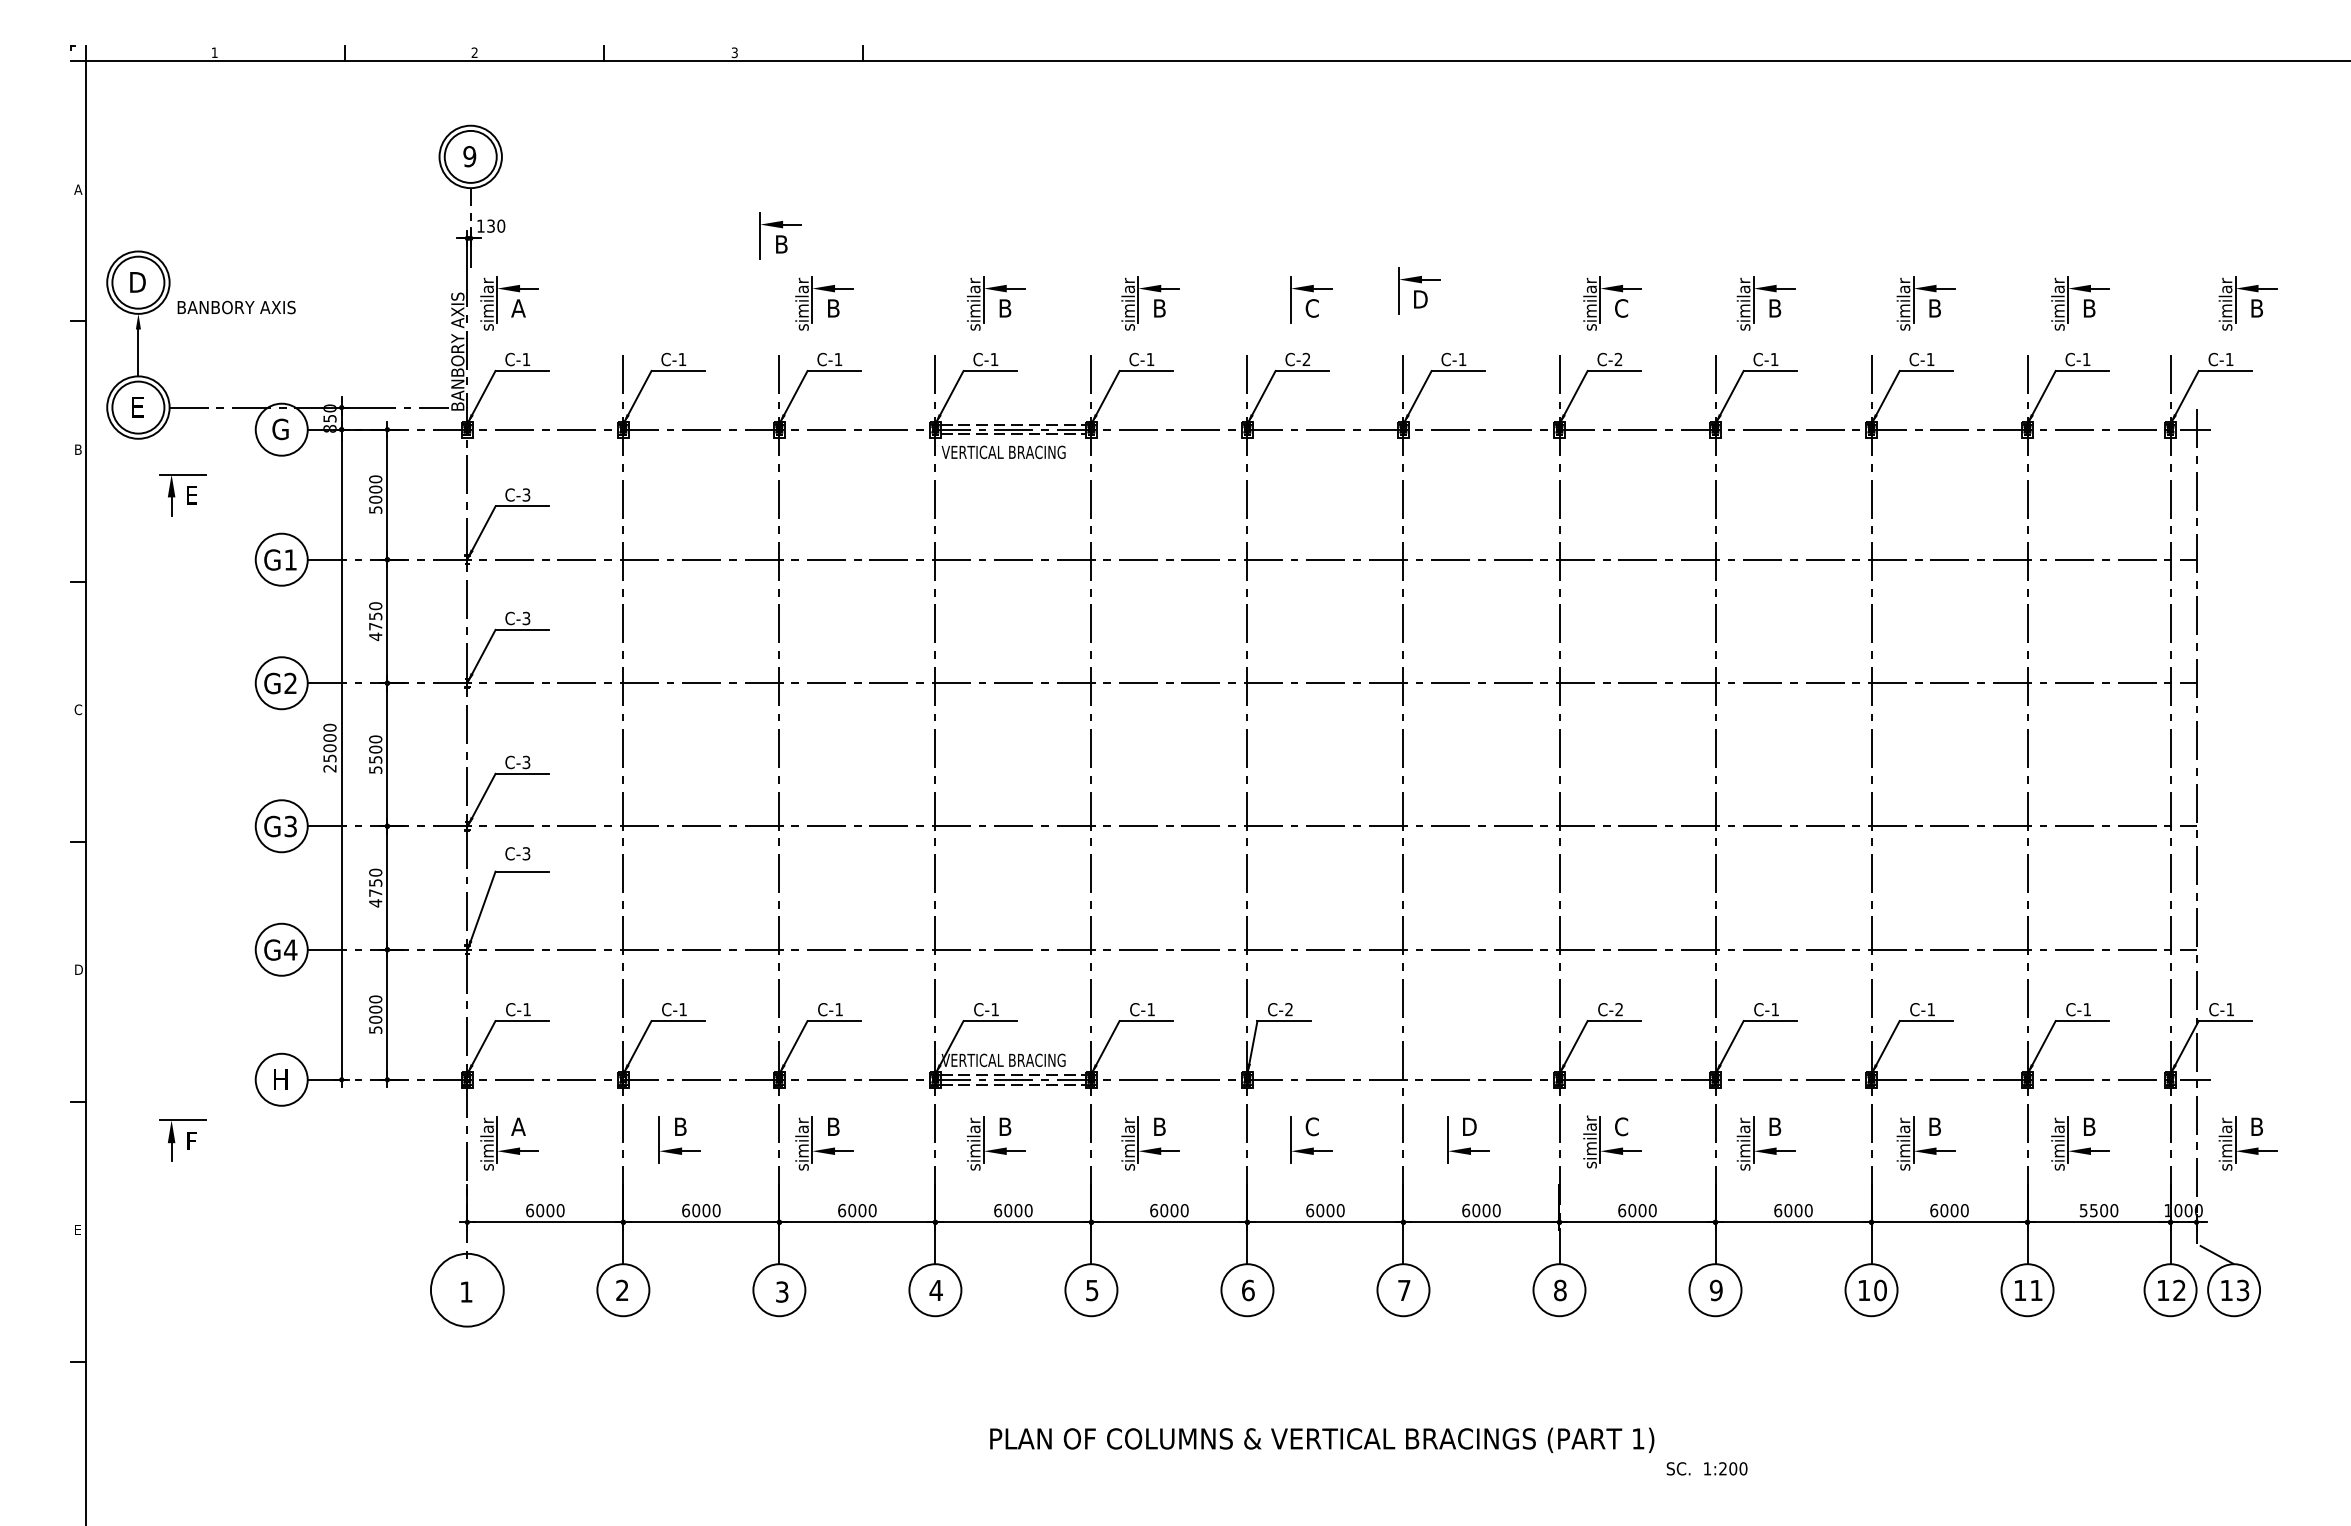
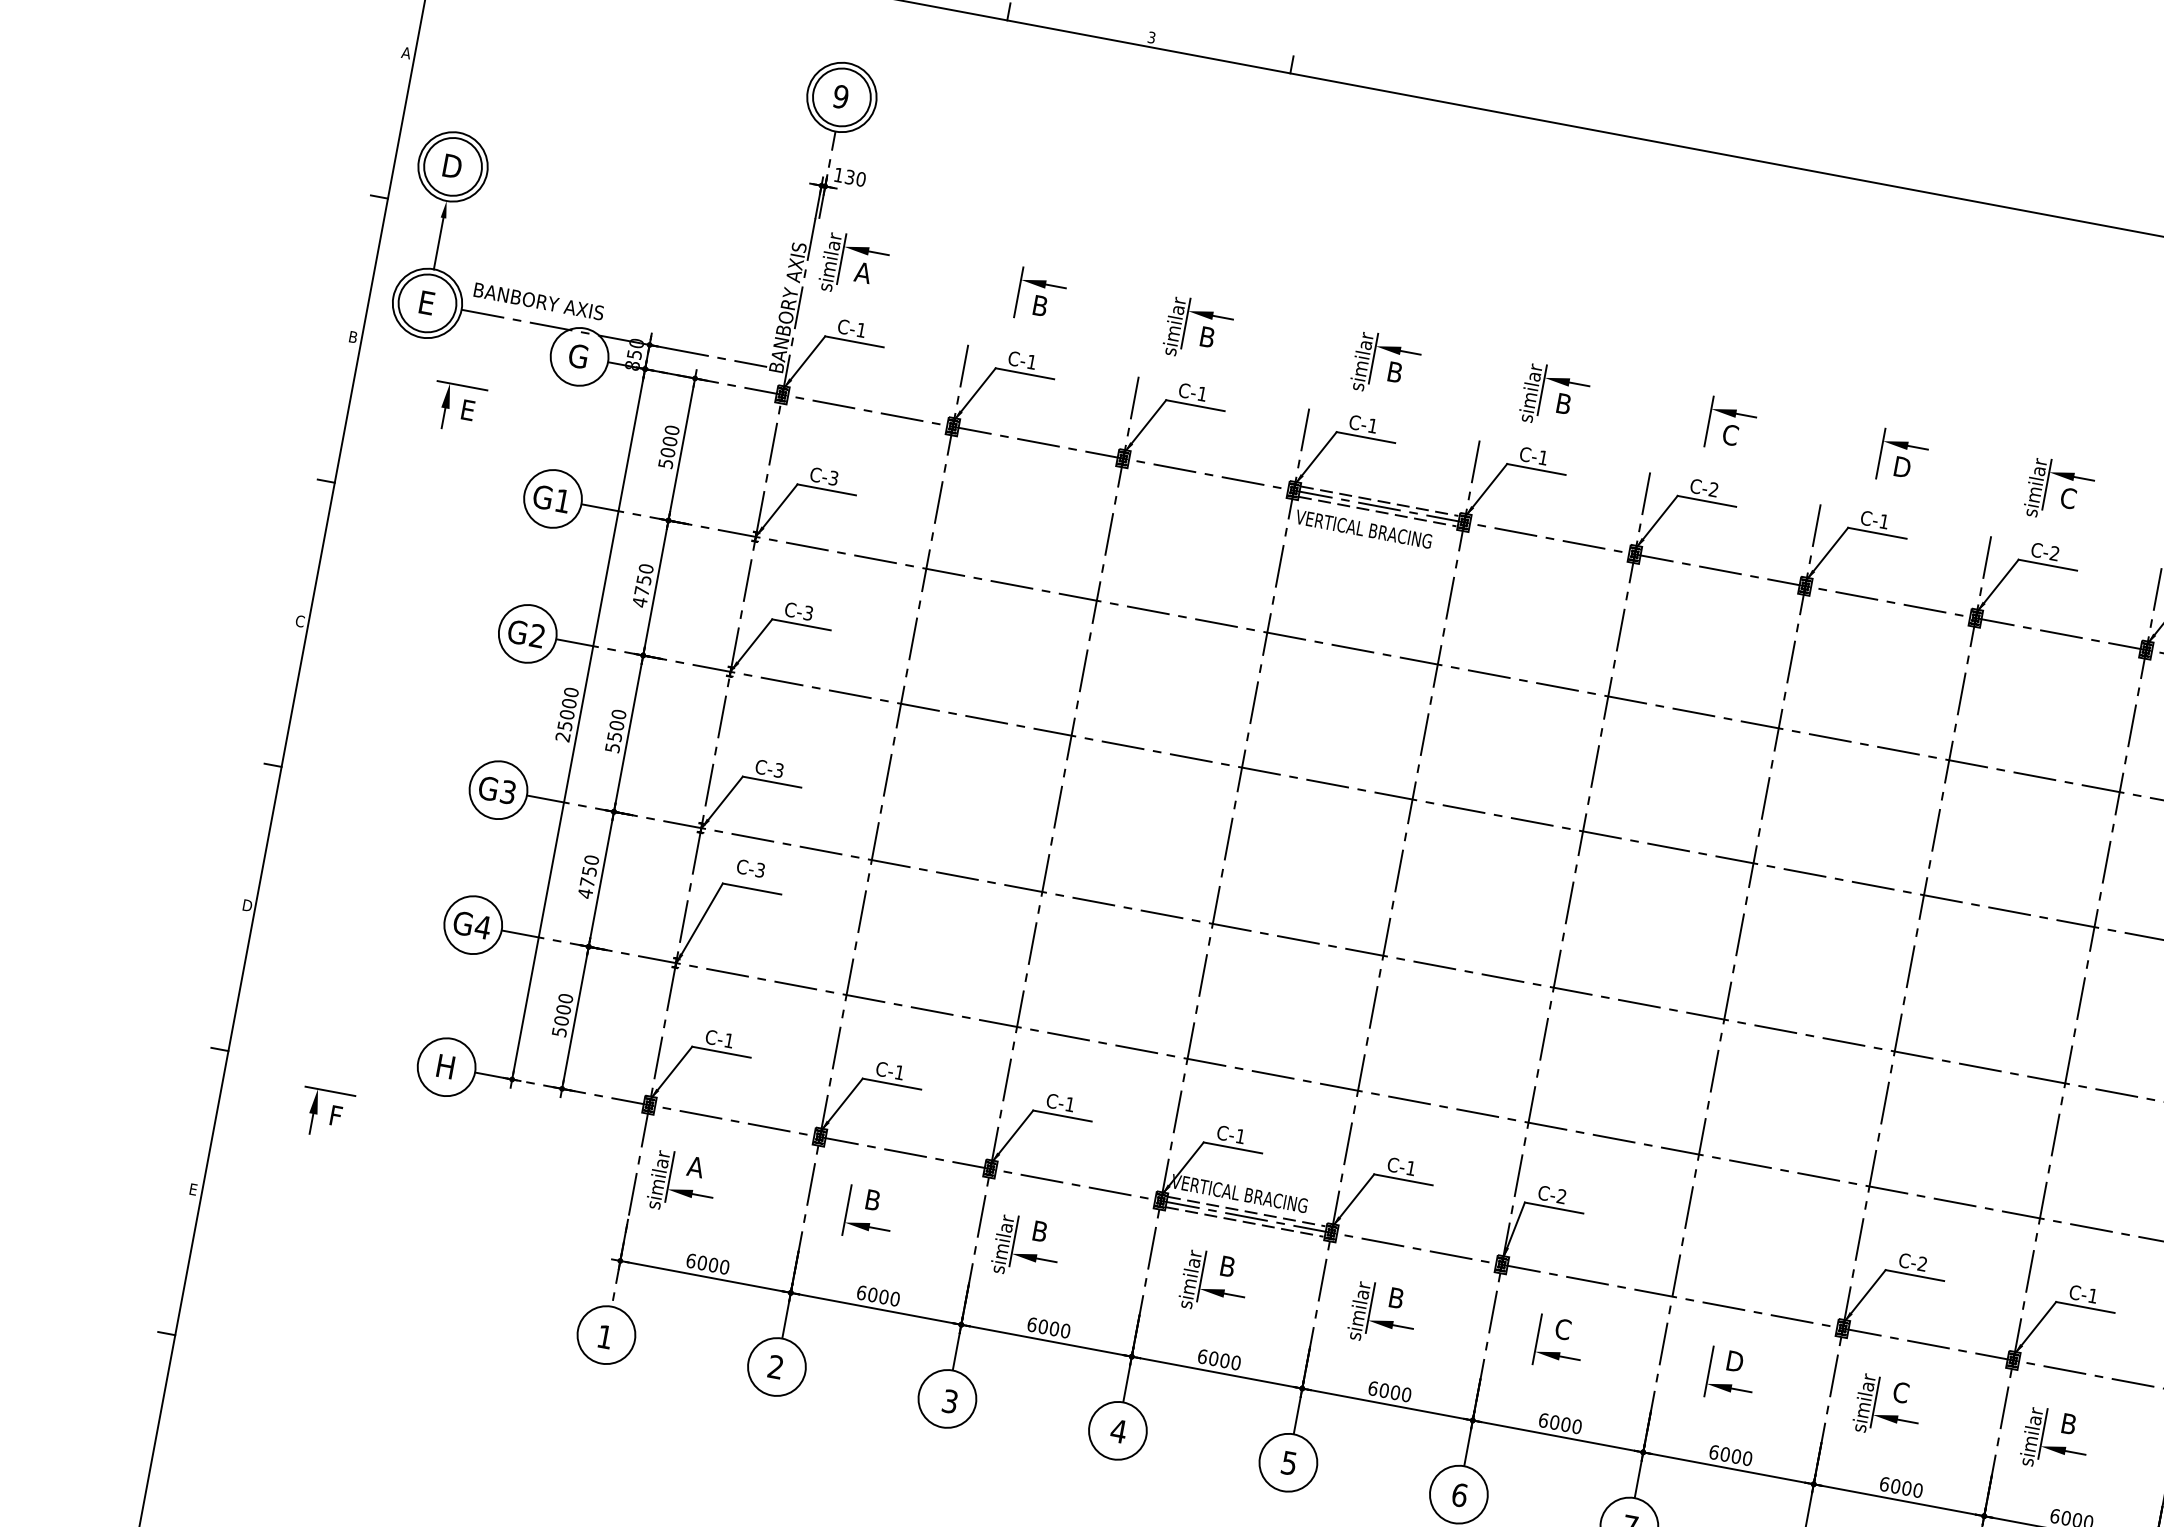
part: (780, 235) -> (1040, 295), moved
part: (1419, 290) -> (1903, 457), moved
text: (236, 307) -> (538, 301), moved
circle: (467, 1290) -> (606, 1335), size x0.71

